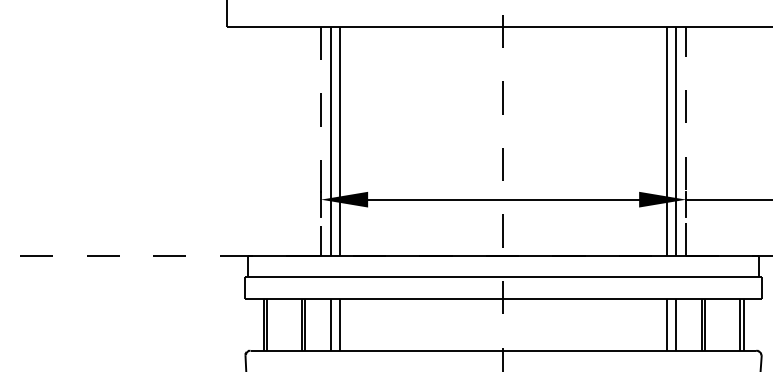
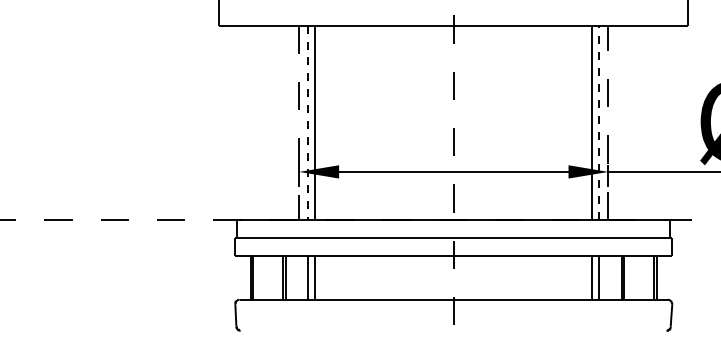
line: (675, 141) -> (599, 122), solid -> dashed
line: (330, 142) -> (307, 123), solid -> dashed

